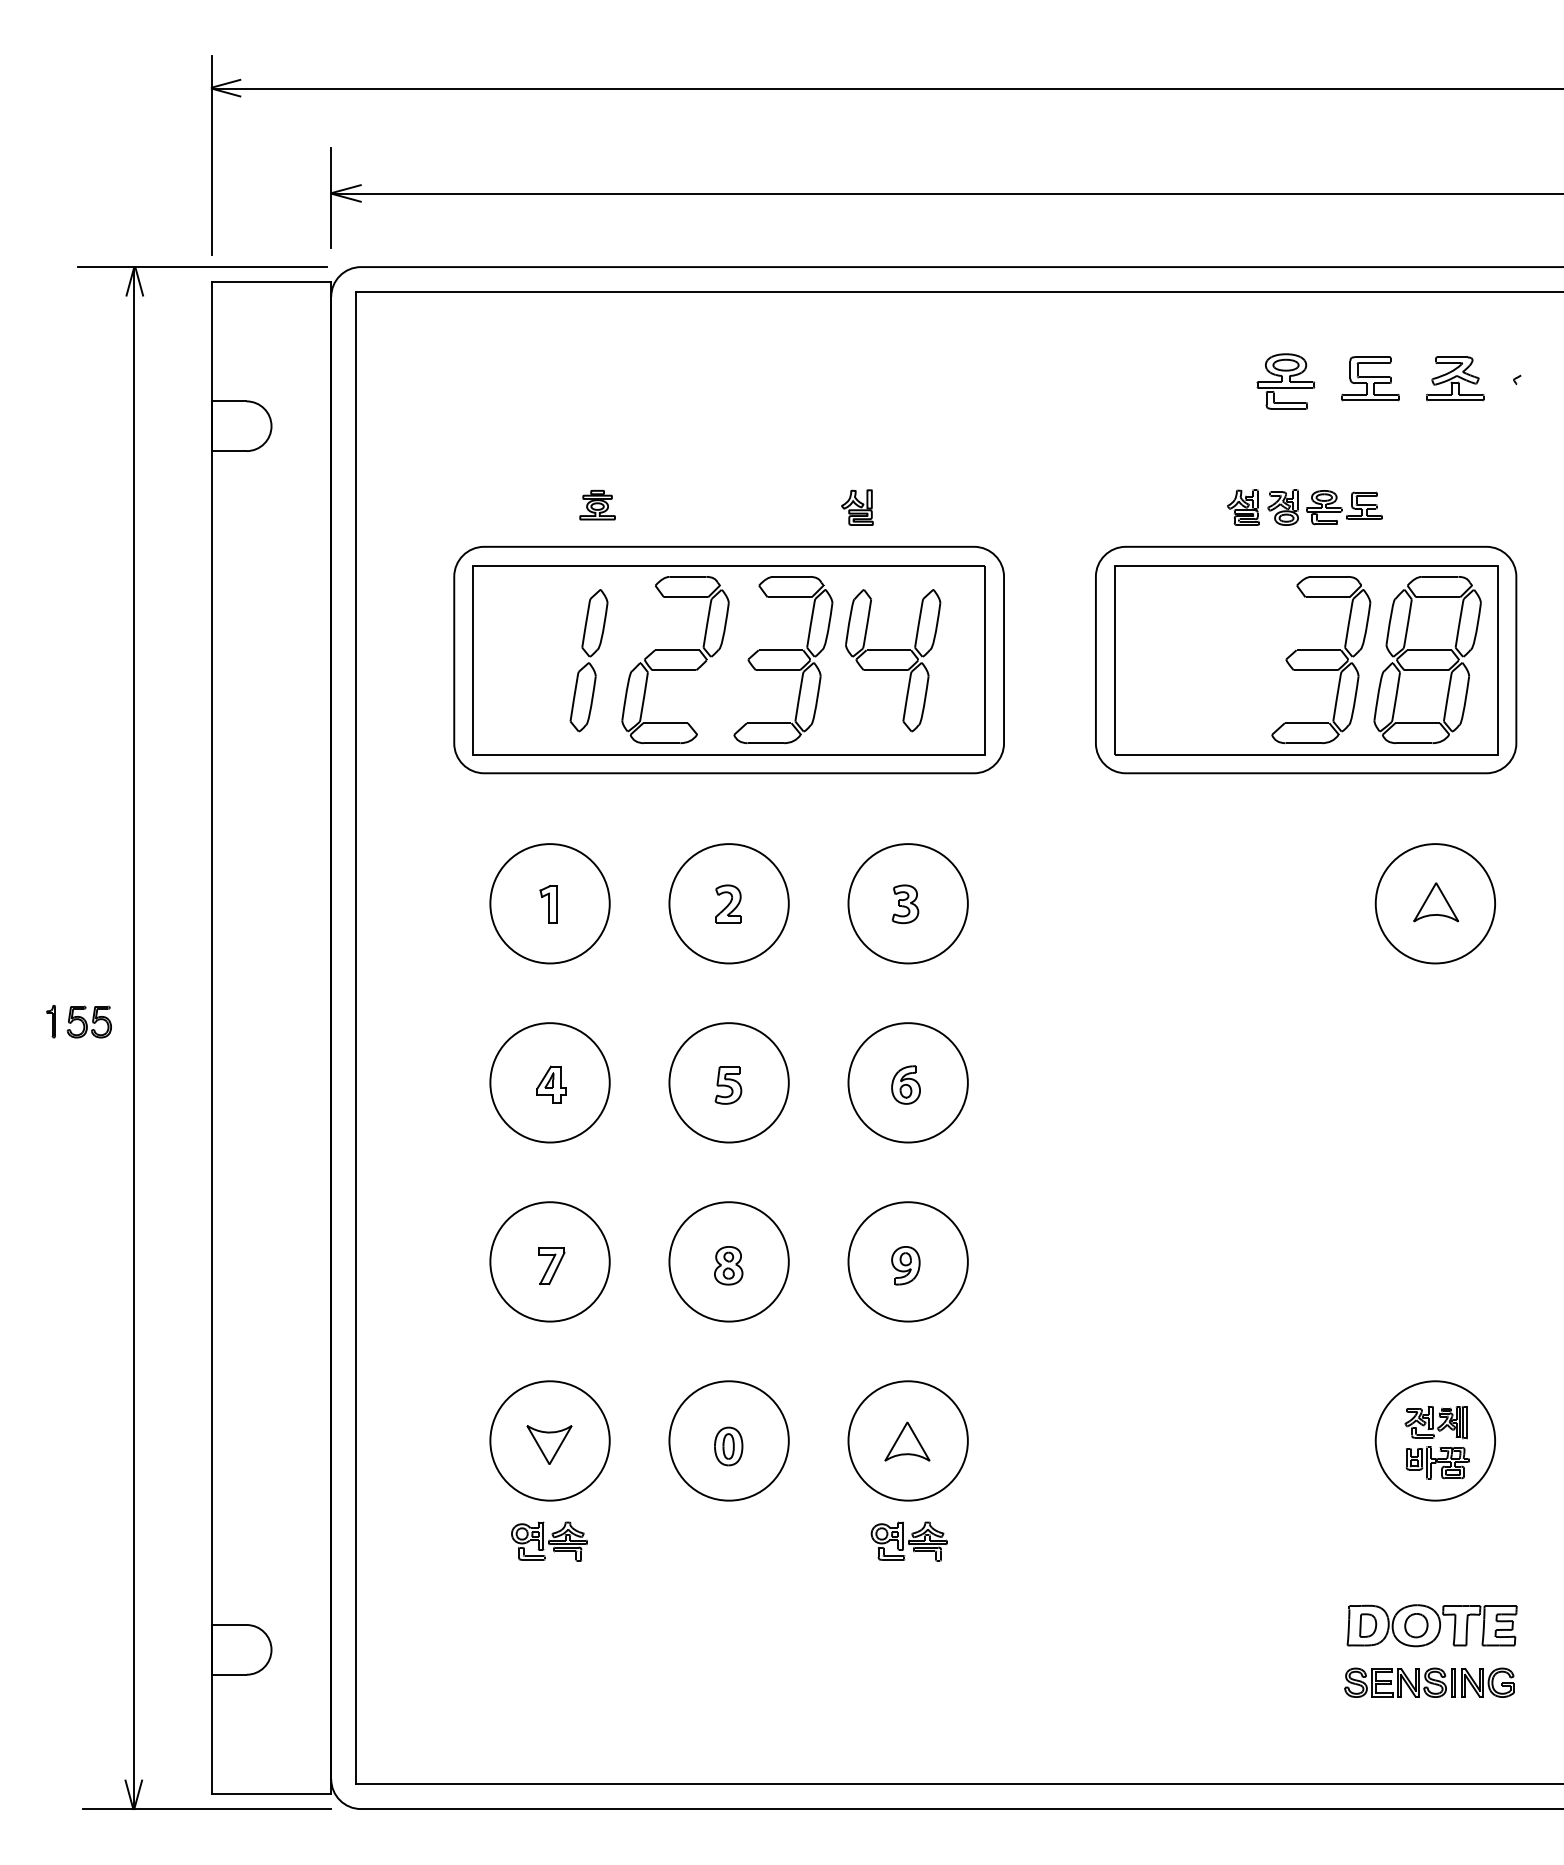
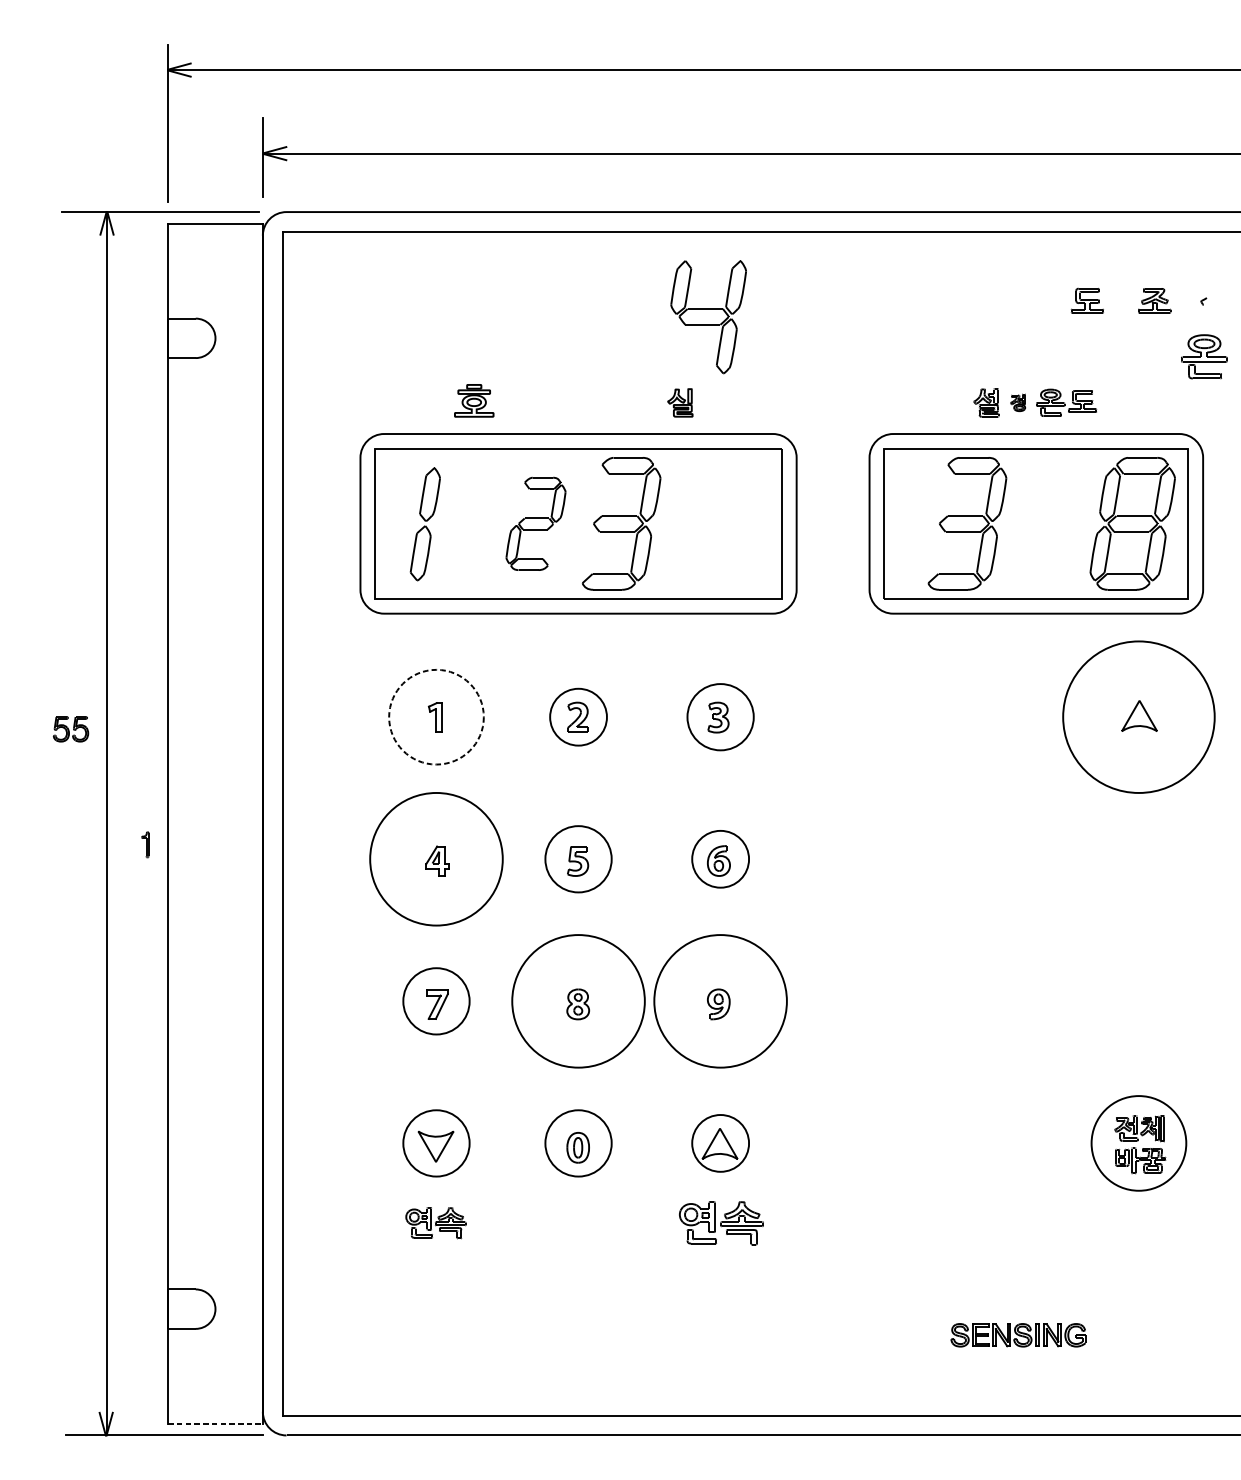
part: (1370, 378) -> (1087, 300), size x0.7
part: (1455, 378) -> (1154, 300), size x0.7
part: (1285, 381) -> (1204, 356), moved
part: (597, 505) -> (474, 401), size x1.4
part: (1282, 507) -> (1017, 402), size x0.6
part: (588, 660) -> (424, 524), moved
part: (675, 660) -> (536, 524), size x0.7
part: (893, 660) -> (708, 317), moved
part: (1321, 660) -> (967, 524), moved
circle: (549, 903) -> (436, 716), solid -> dashed
circle: (728, 903) -> (578, 716), size x0.6
circle: (907, 903) -> (720, 716), size x0.7
circle: (1435, 903) -> (1138, 716), size x1.6
part: (50, 1021) -> (144, 844), moved
part: (88, 1021) -> (70, 728), moved
circle: (549, 1082) -> (436, 859), size x1.4
circle: (728, 1082) -> (578, 859), size x0.7
circle: (907, 1082) -> (720, 859), size x0.6
circle: (549, 1261) -> (436, 1001), size x0.7
circle: (728, 1261) -> (578, 1001), size x1.4
circle: (907, 1261) -> (720, 1001), size x1.4
circle: (549, 1440) -> (436, 1143), size x0.7
circle: (728, 1440) -> (578, 1143), size x0.7
circle: (907, 1440) -> (720, 1143), size x0.6
part: (908, 1541) -> (720, 1223), size x1.4
part: (1431, 1625) -> (1135, 1289), removed
part: (1429, 1682) -> (1018, 1335), moved
line: (271, 1794) -> (215, 1423), solid -> dashed

